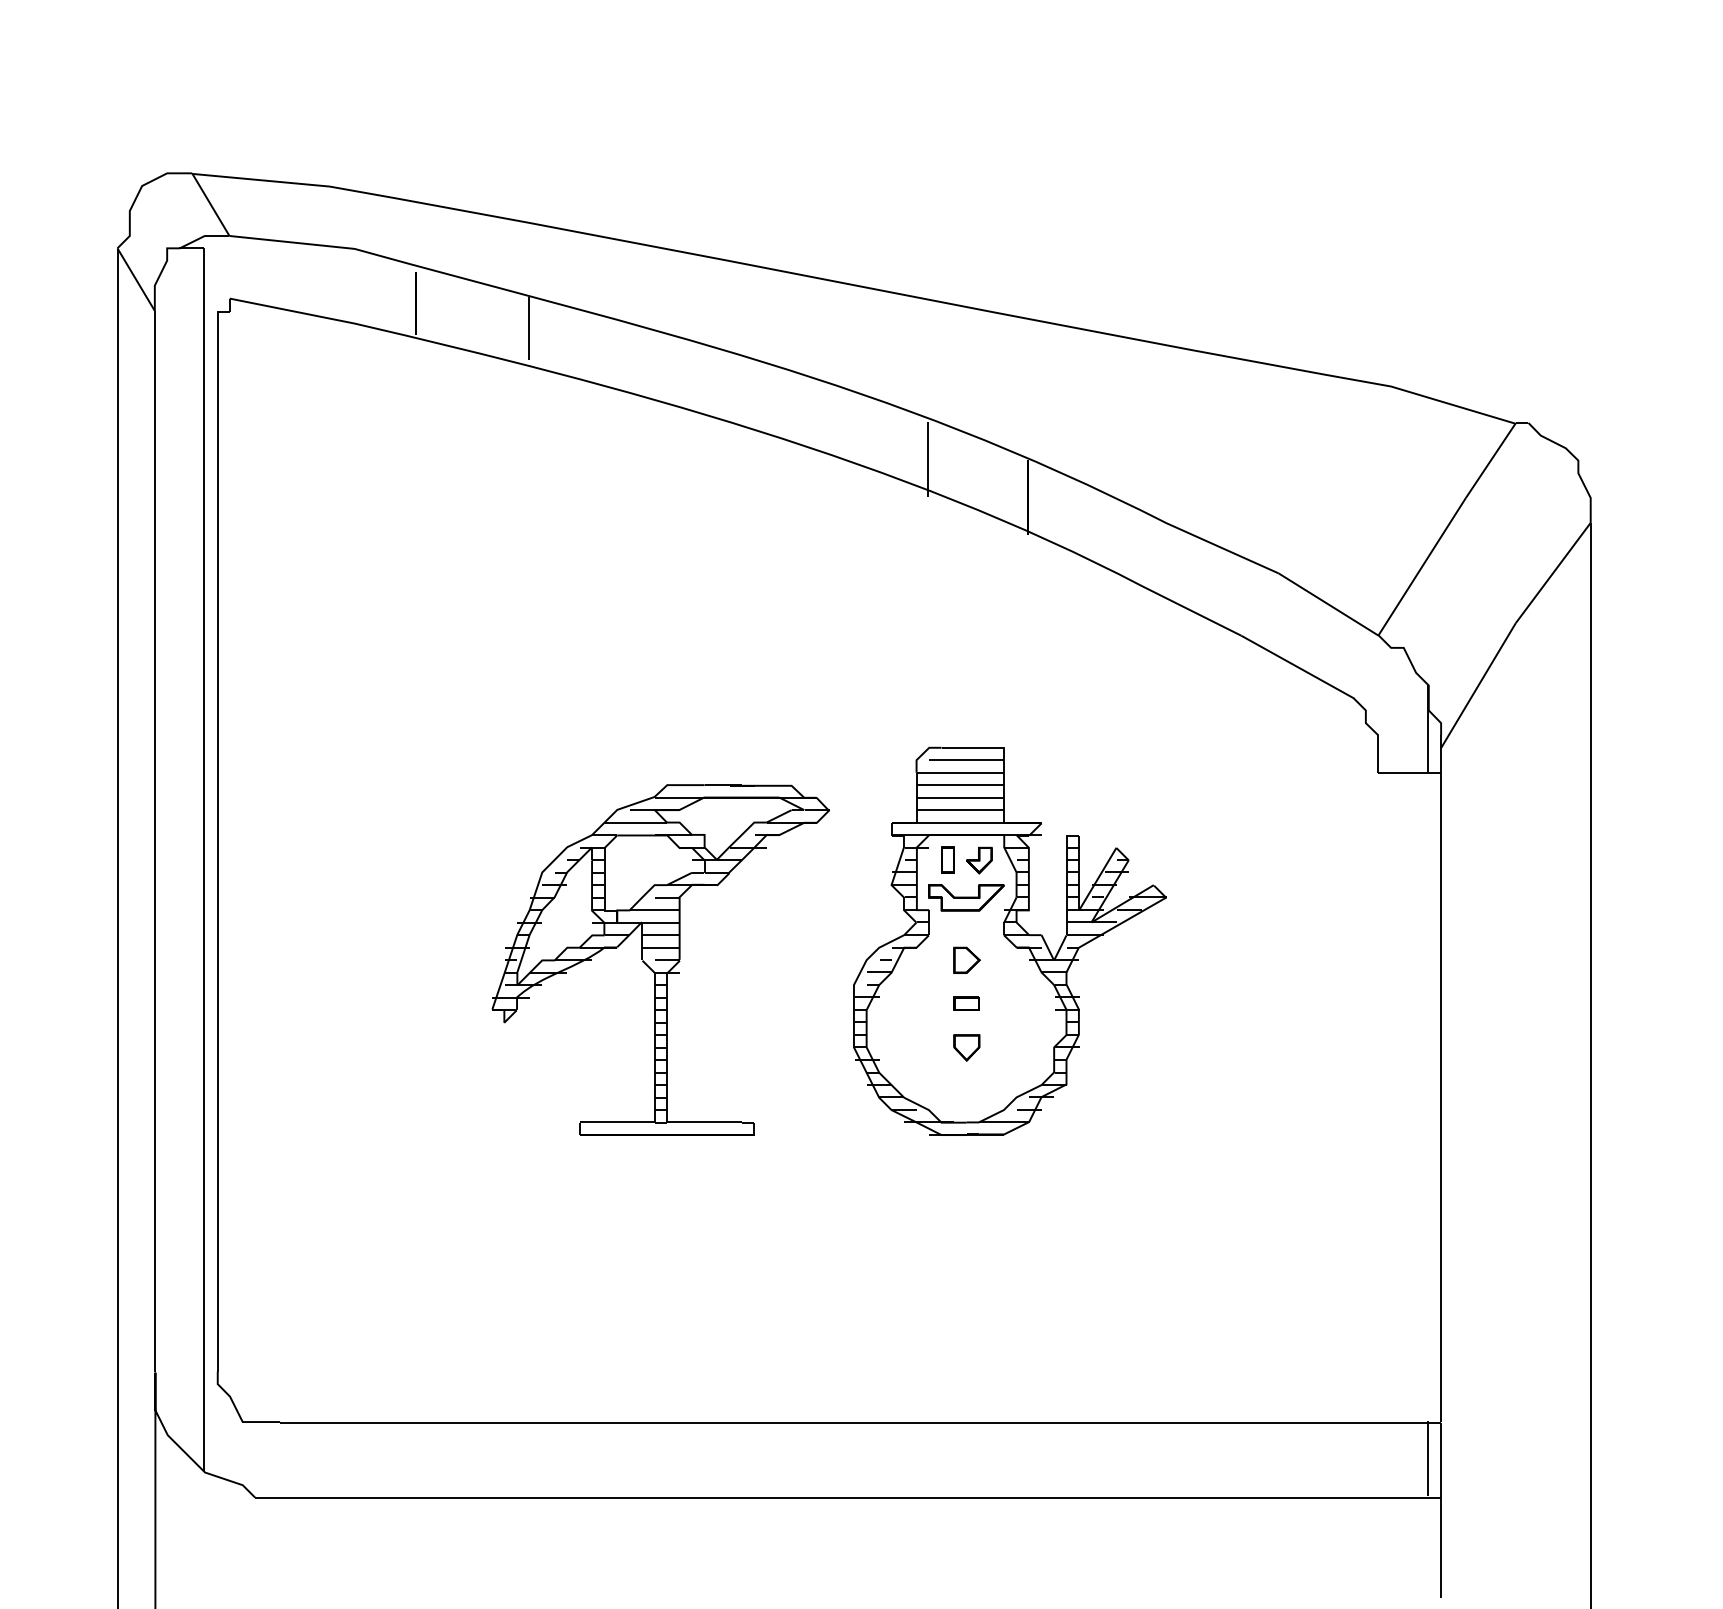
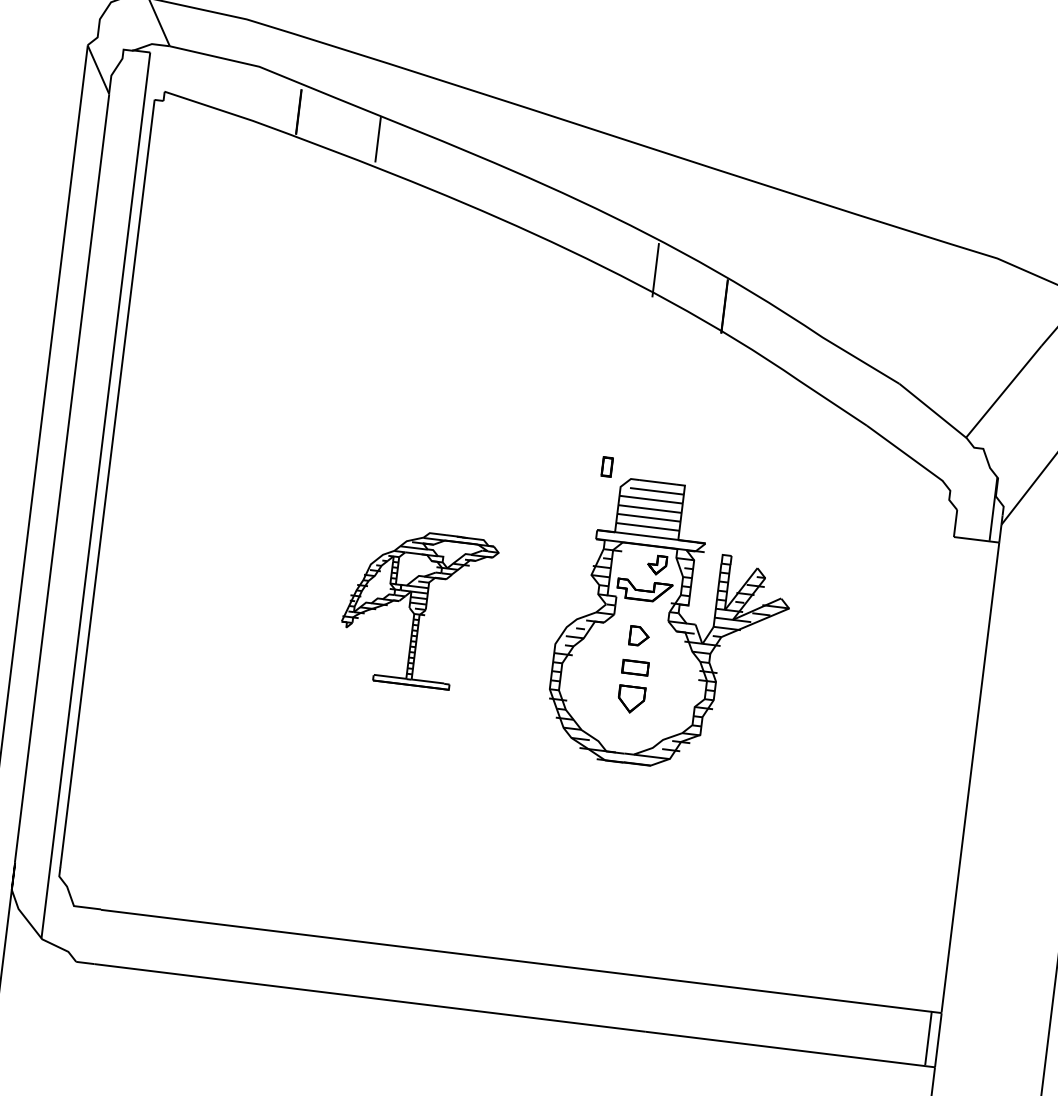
part: (947, 859) -> (606, 466), moved
part: (660, 959) -> (417, 608), size x0.6
part: (966, 1003) -> (635, 667), size x1.4
part: (966, 1047) -> (631, 699), size x1.4

